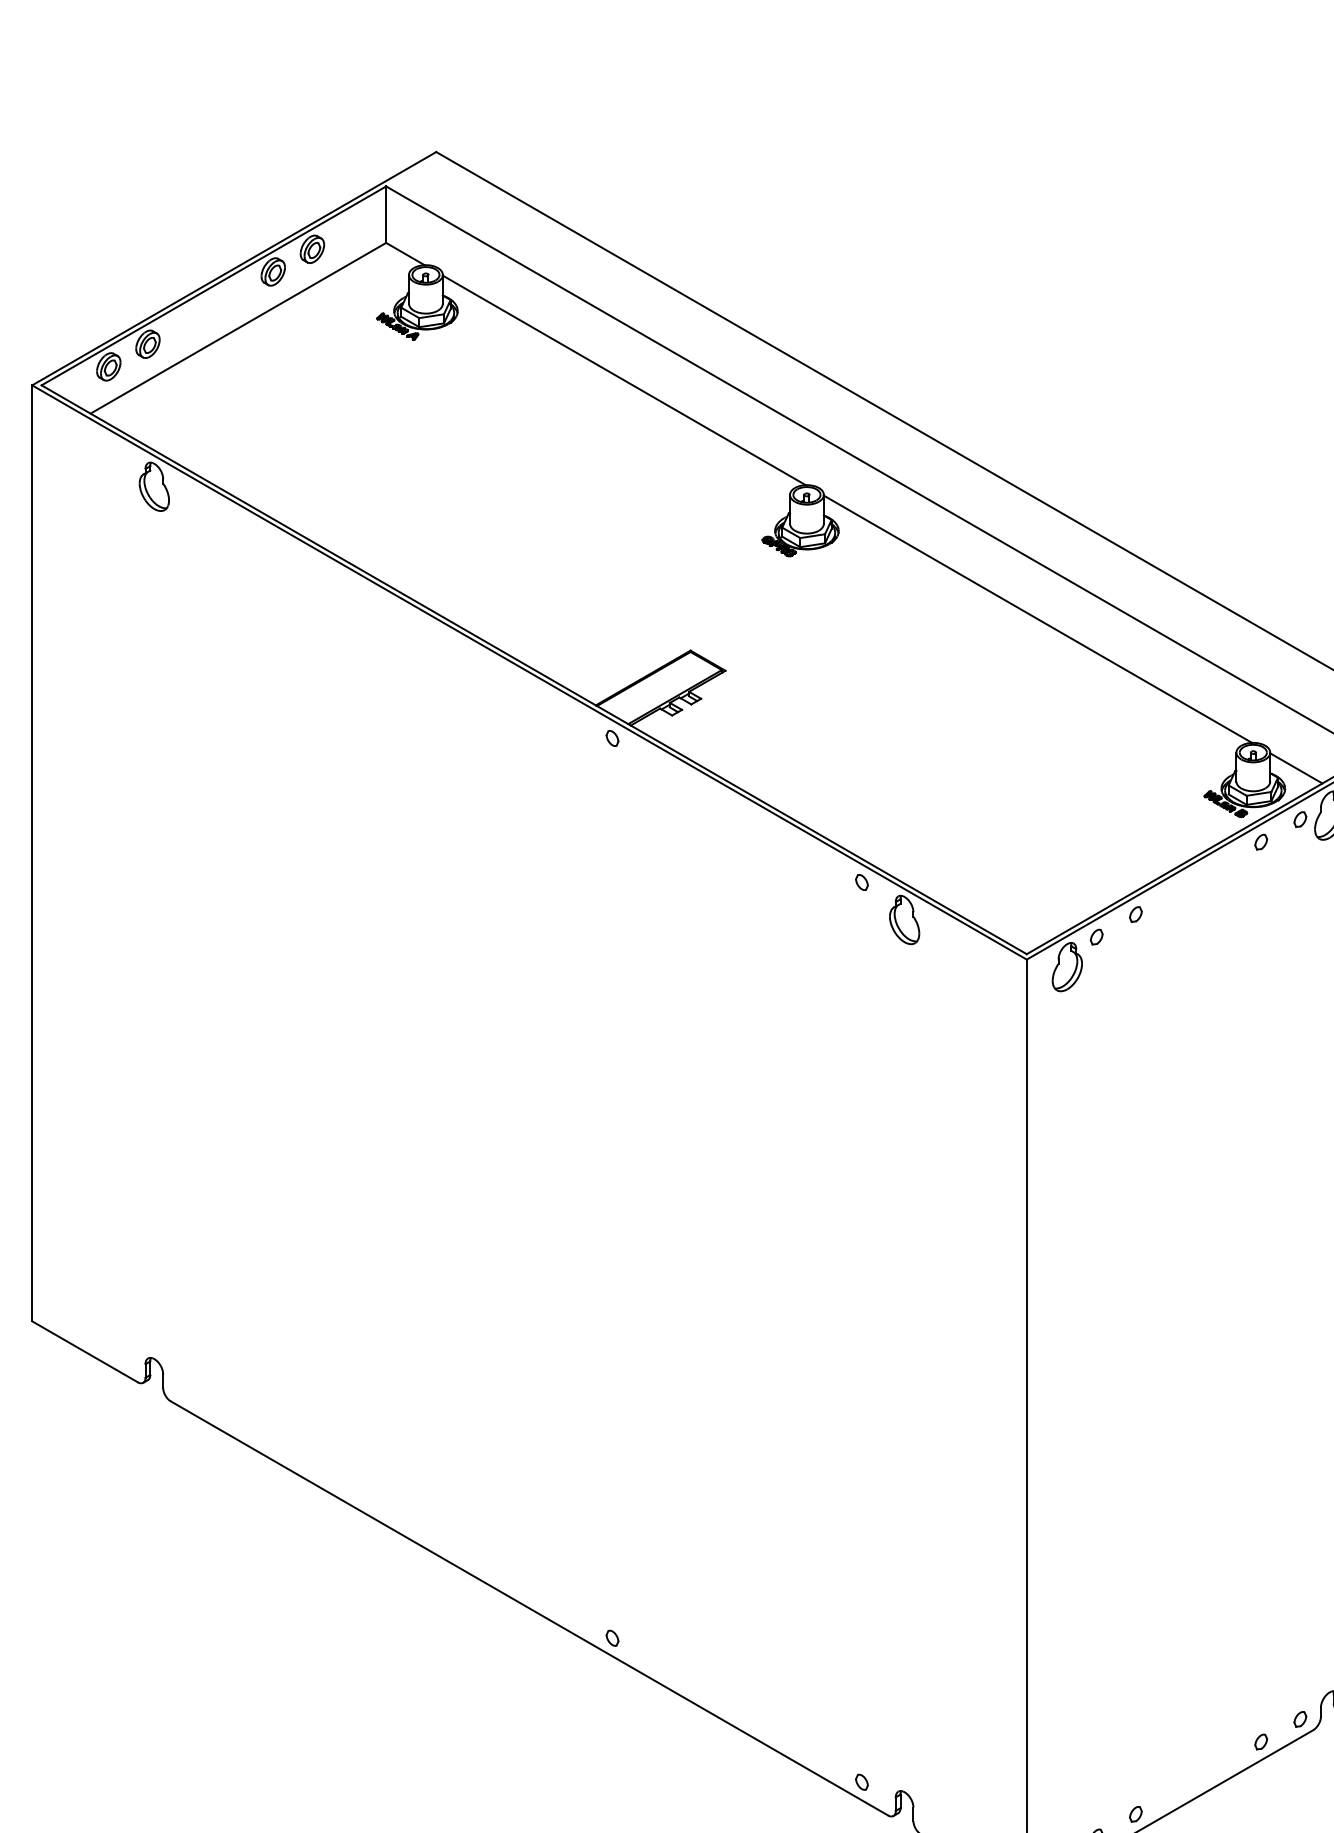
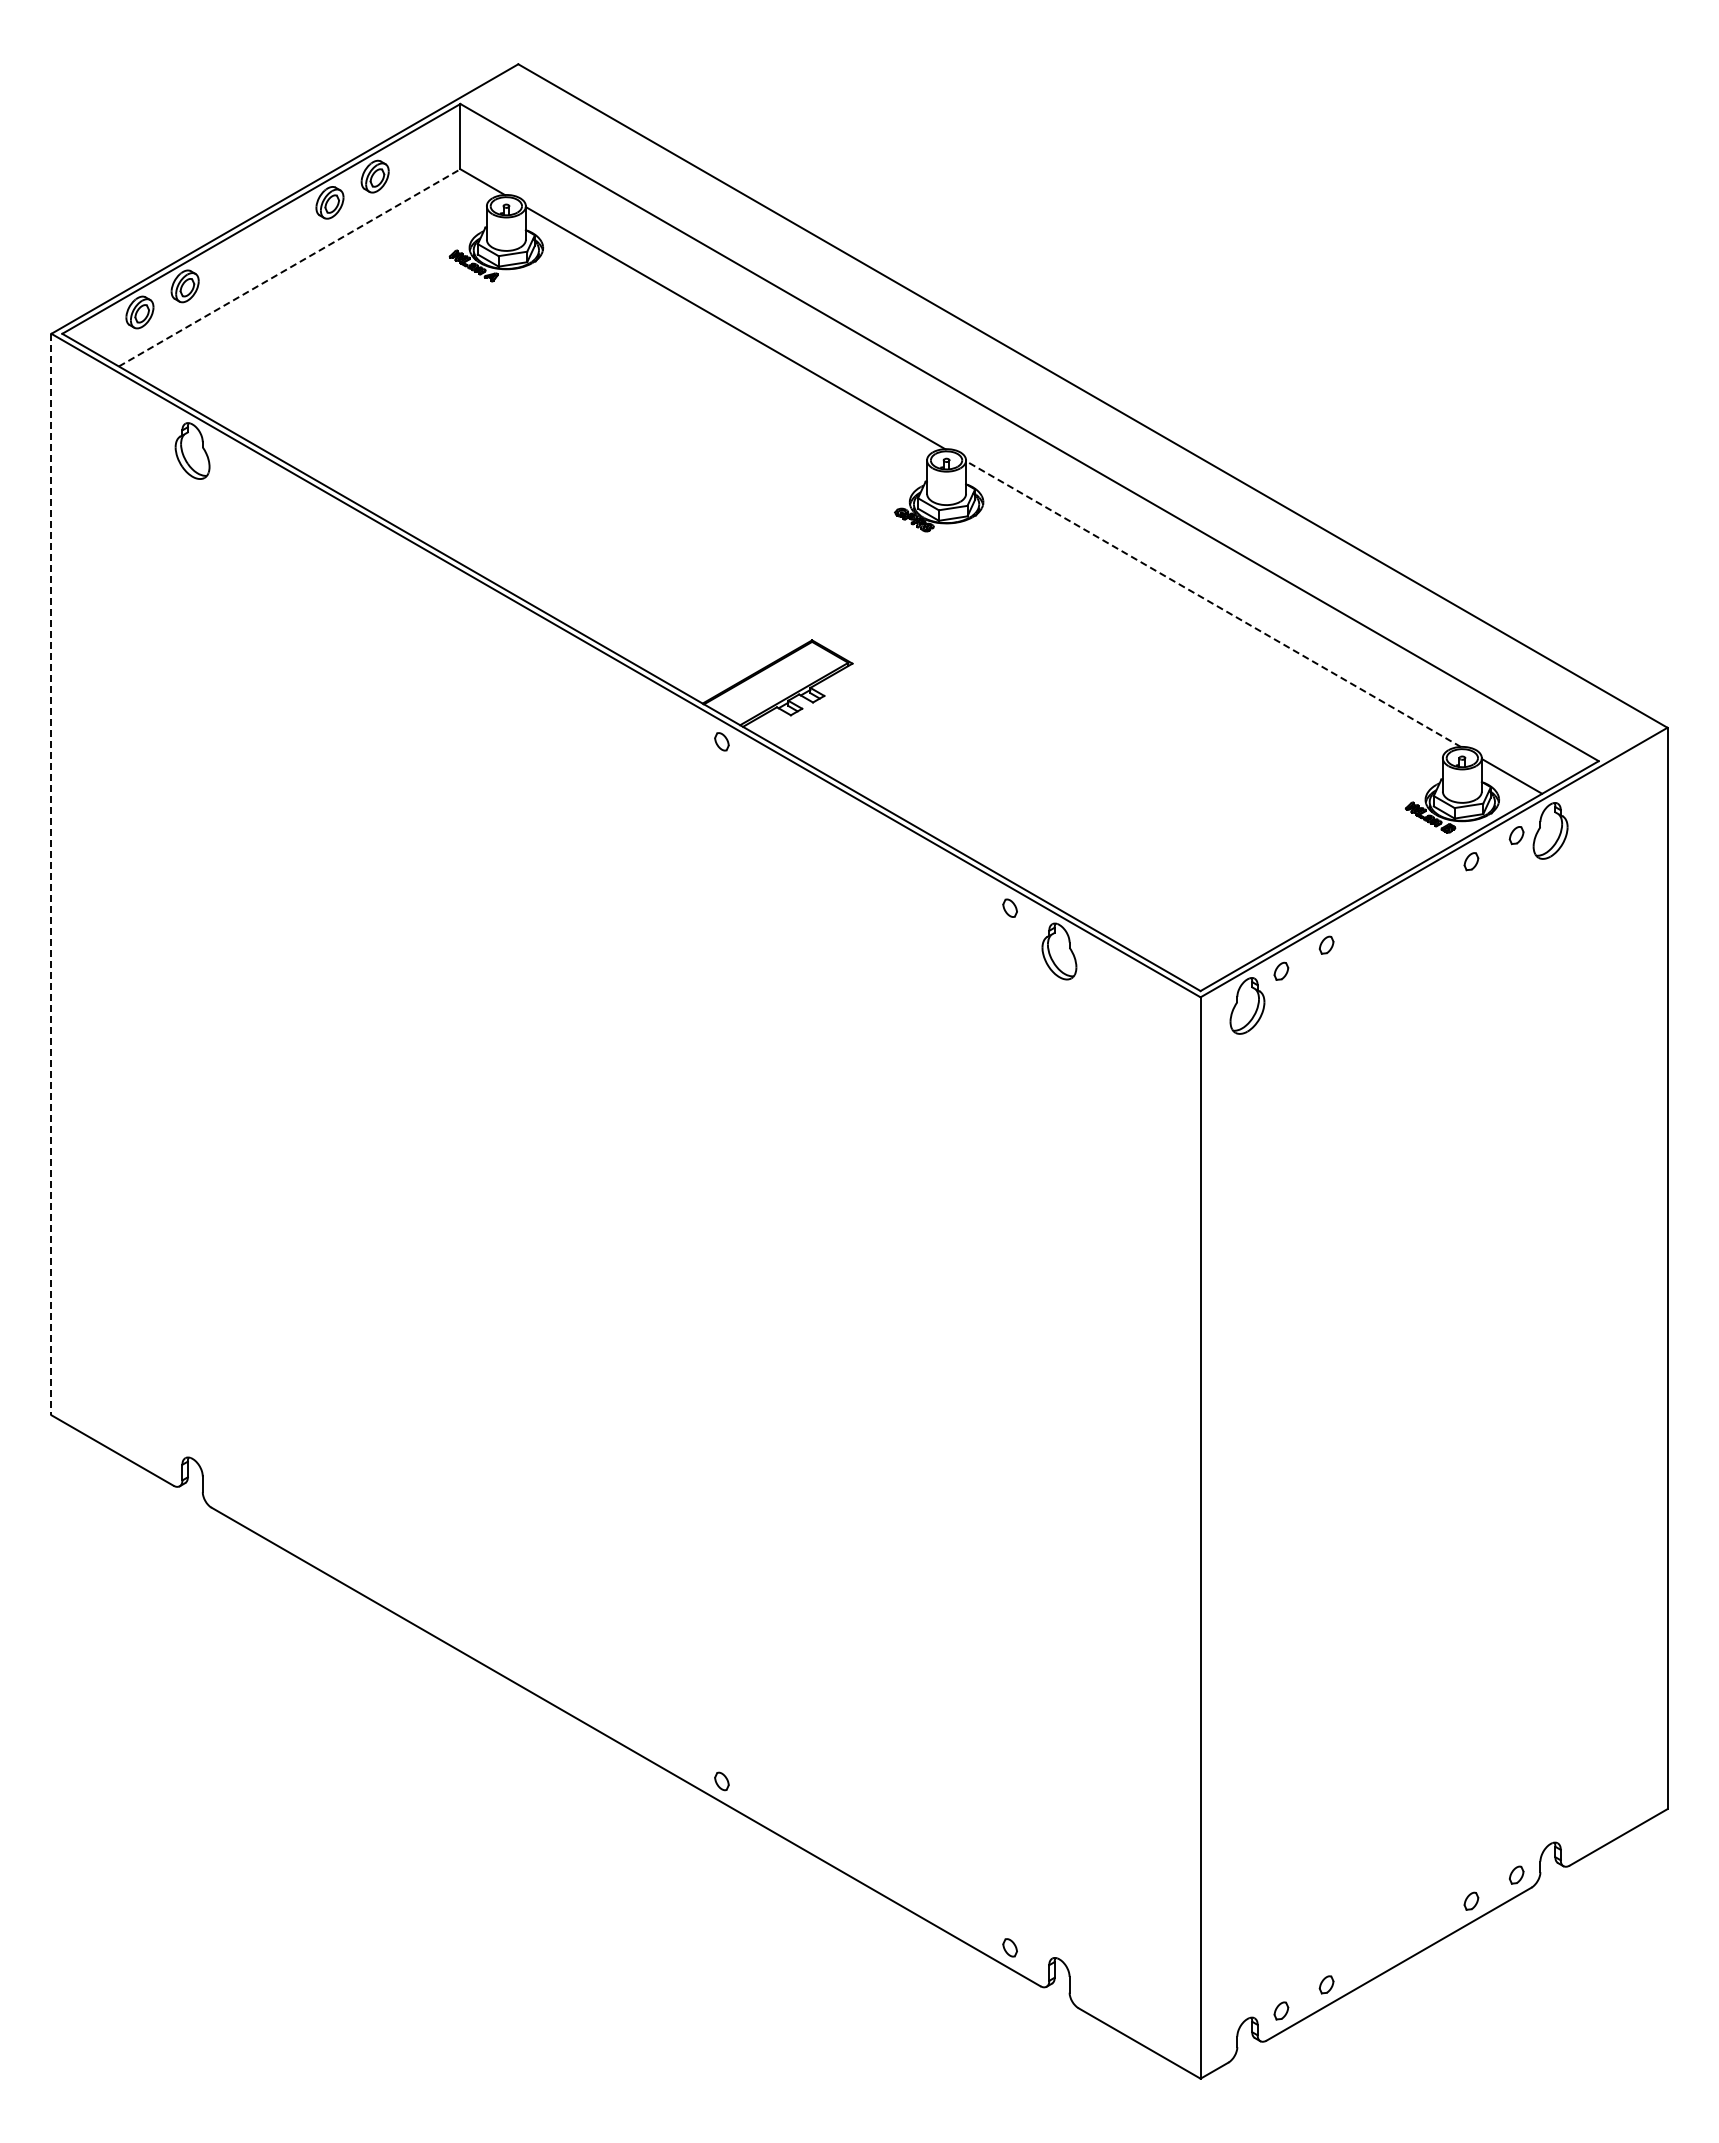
line: (239, 327) -> (290, 267), solid -> dashed
line: (1037, 619) -> (1213, 604), solid -> dashed
line: (32, 853) -> (51, 874), solid -> dashed

